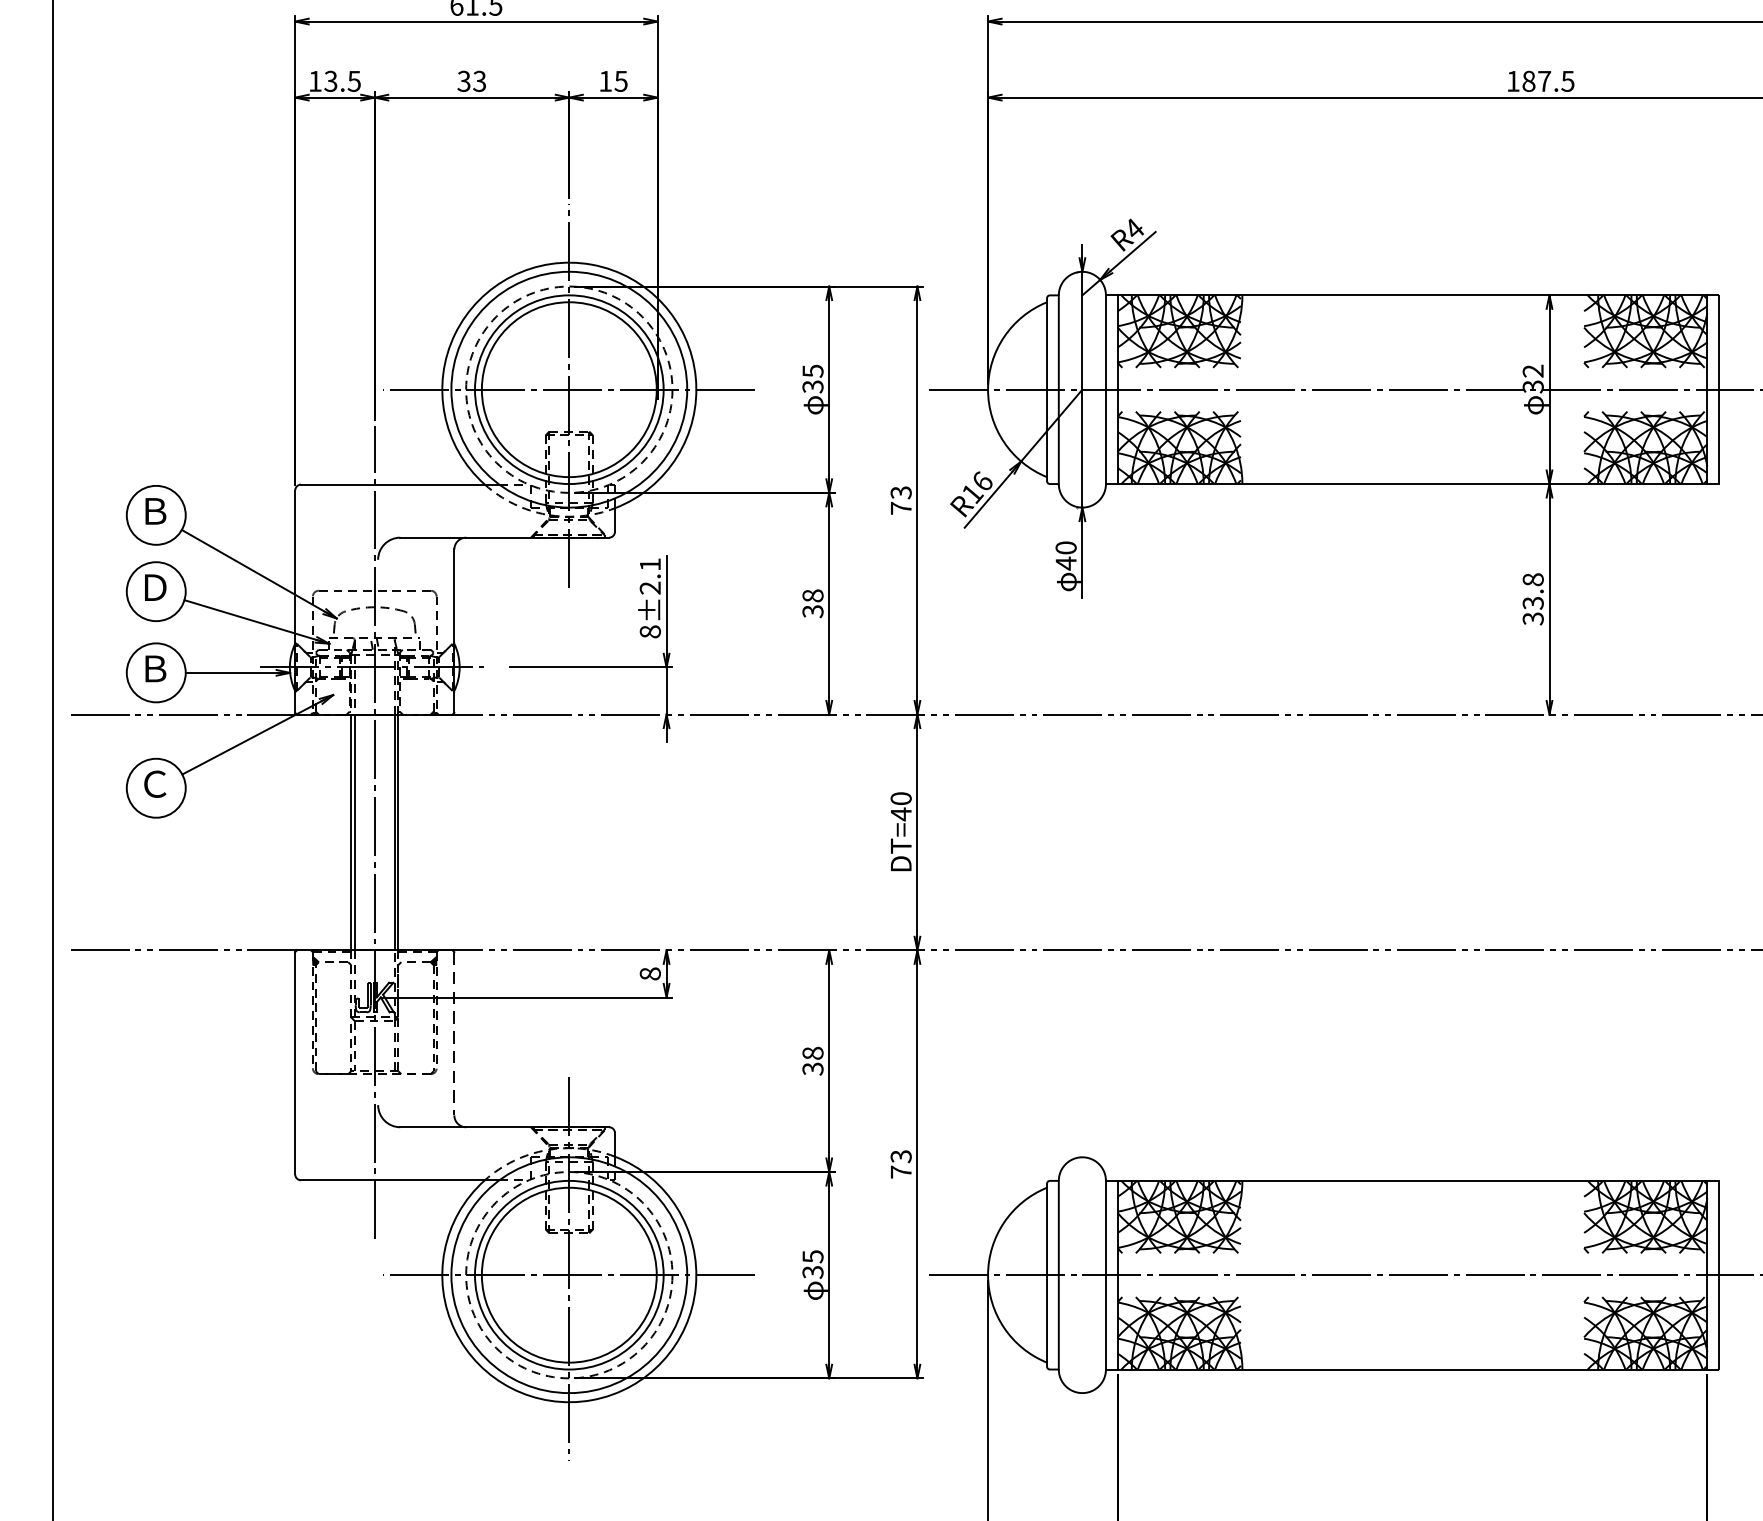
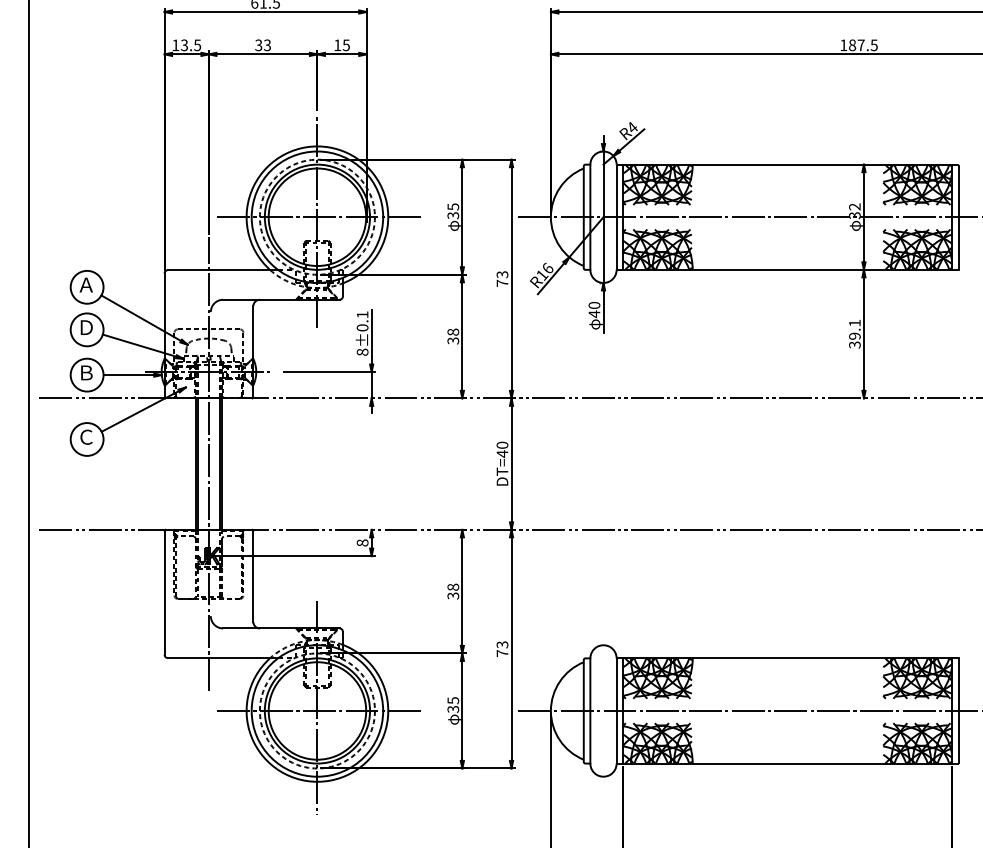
text: (153, 510) -> (85, 284), Ｂ -> Ａ
text: (650, 587) -> (362, 327), 8±2.1 -> 8±0.1
text: (1532, 591) -> (854, 329), 33.8 -> 39.1
line: (454, 1034) -> (253, 576), dashed -> solid

